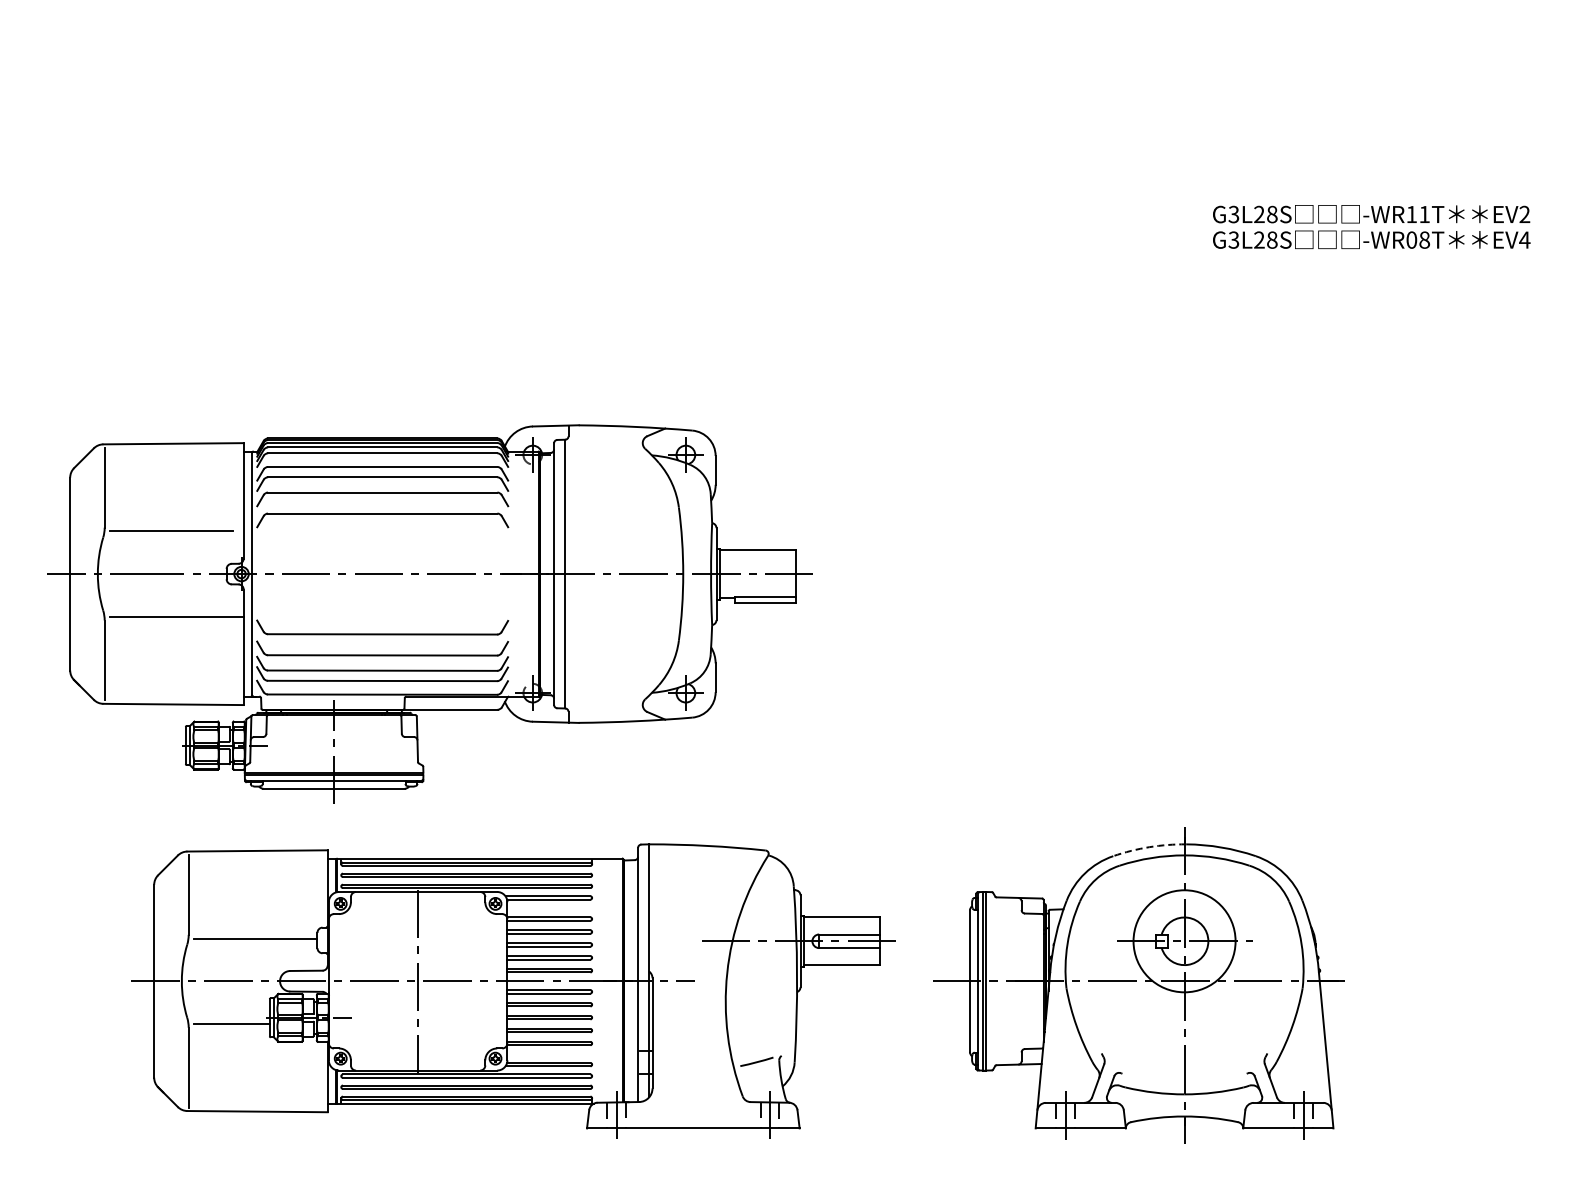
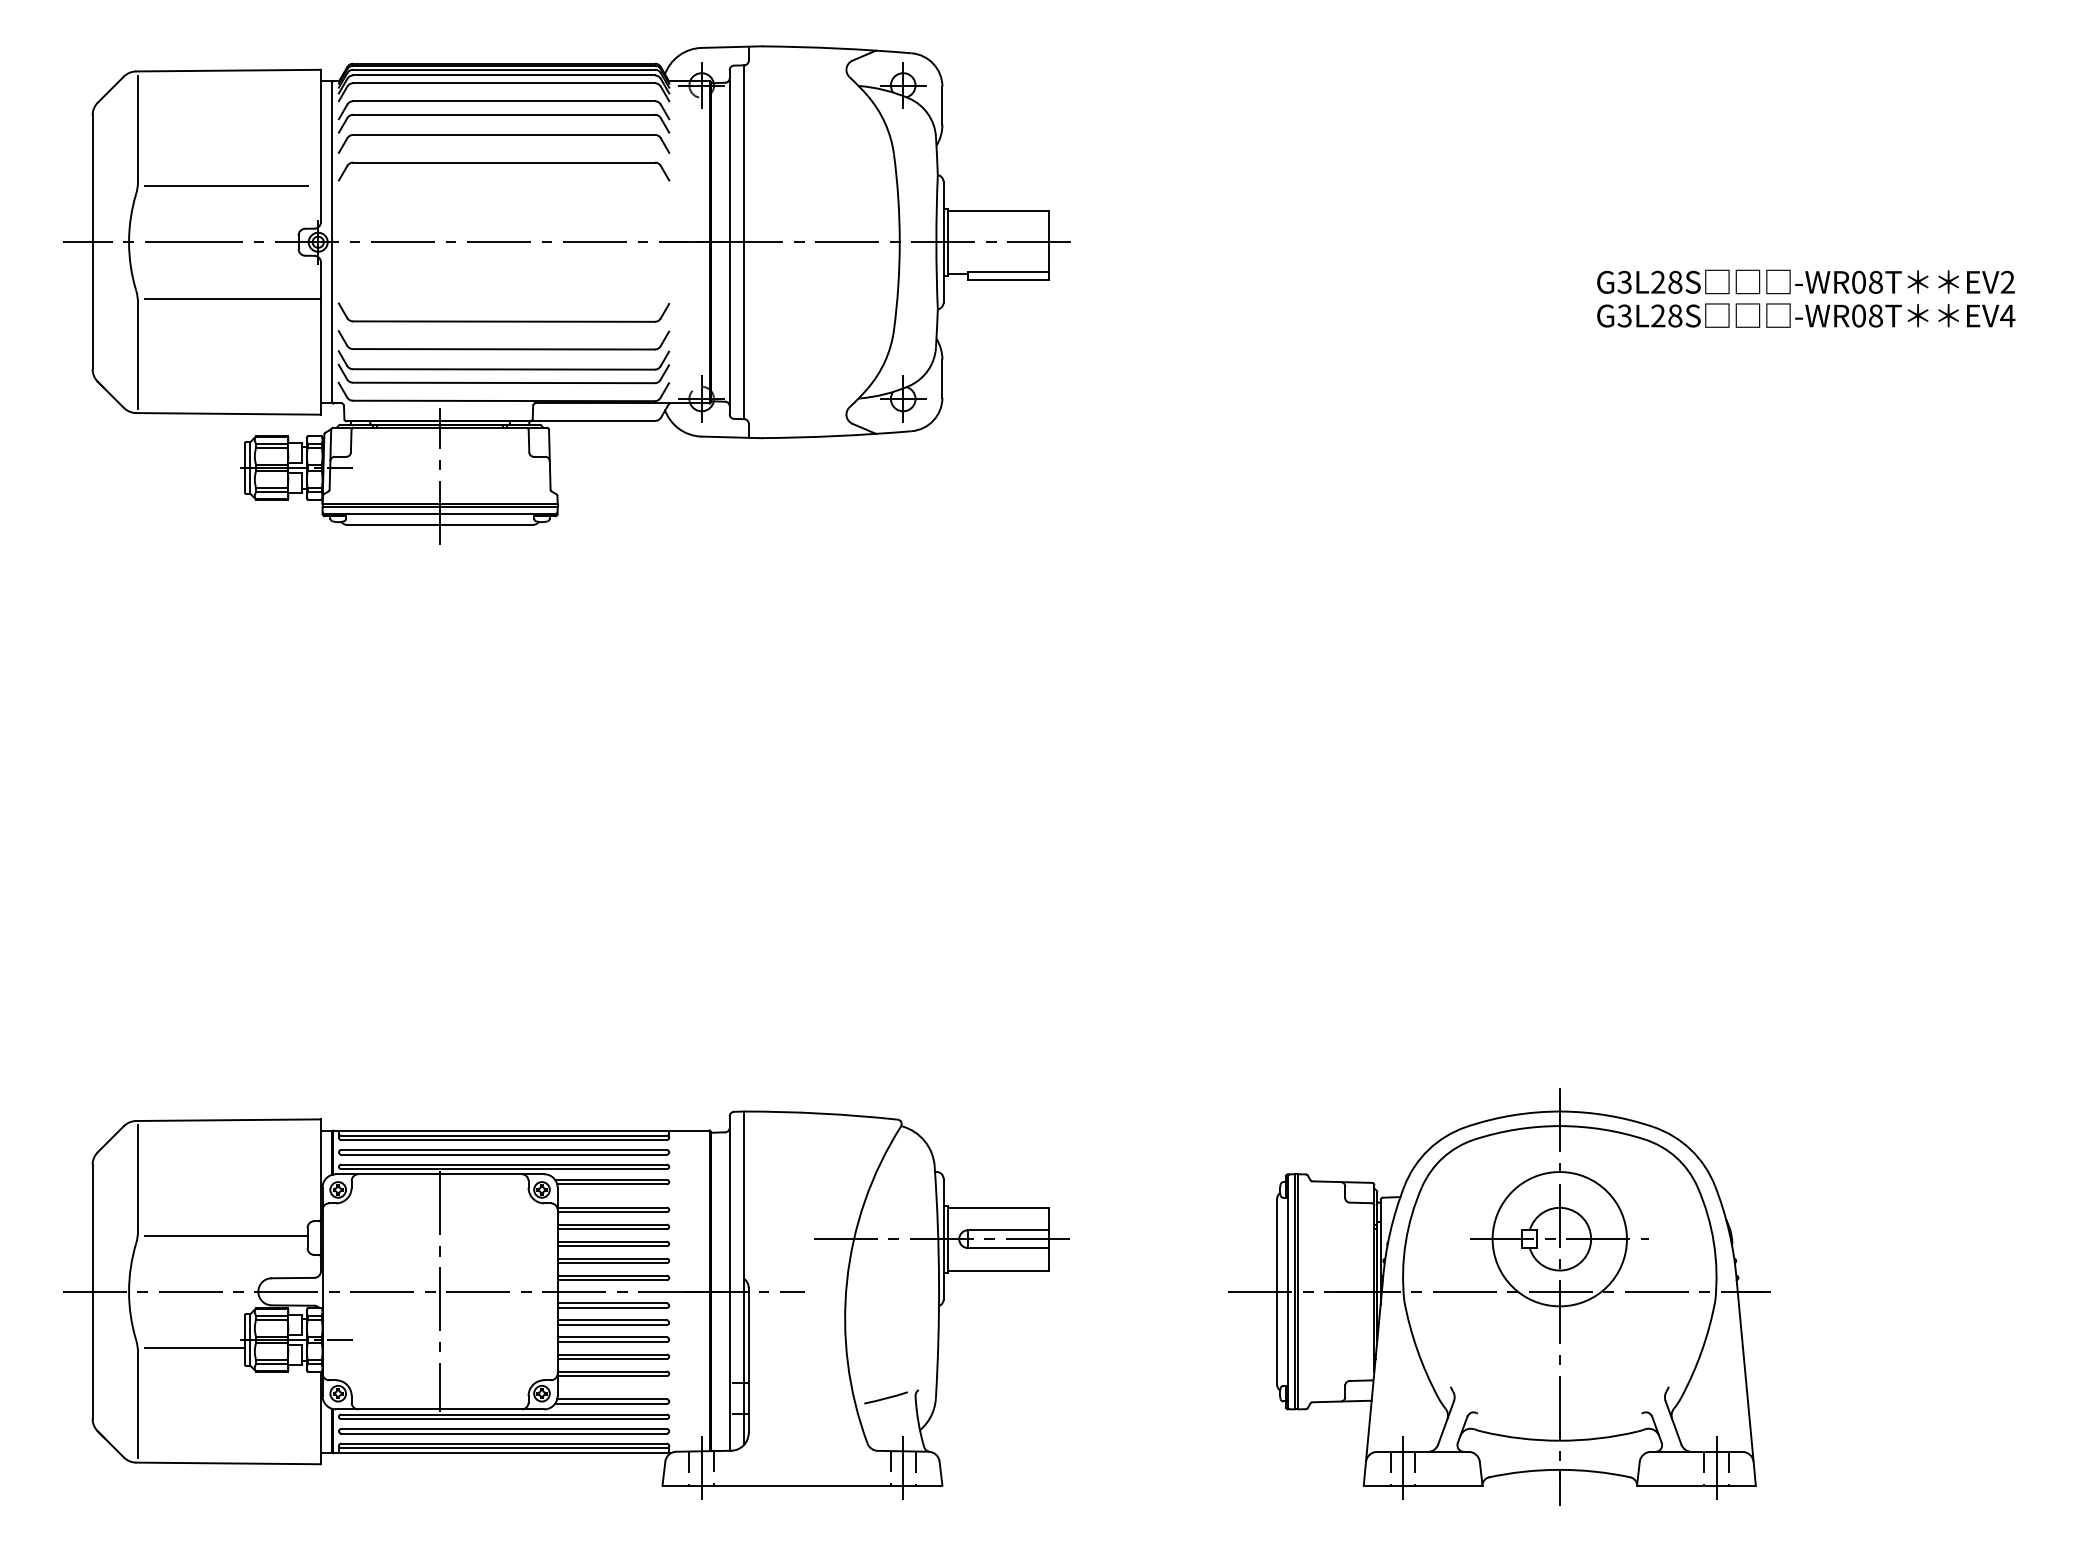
text: (1418, 214) -> (1867, 282), -WR11T -> -WR08T
part: (429, 613) -> (565, 294), moved
arc: (1149, 847) -> (1513, 1115), dashed -> solid
part: (513, 990) -> (565, 1303), moved

